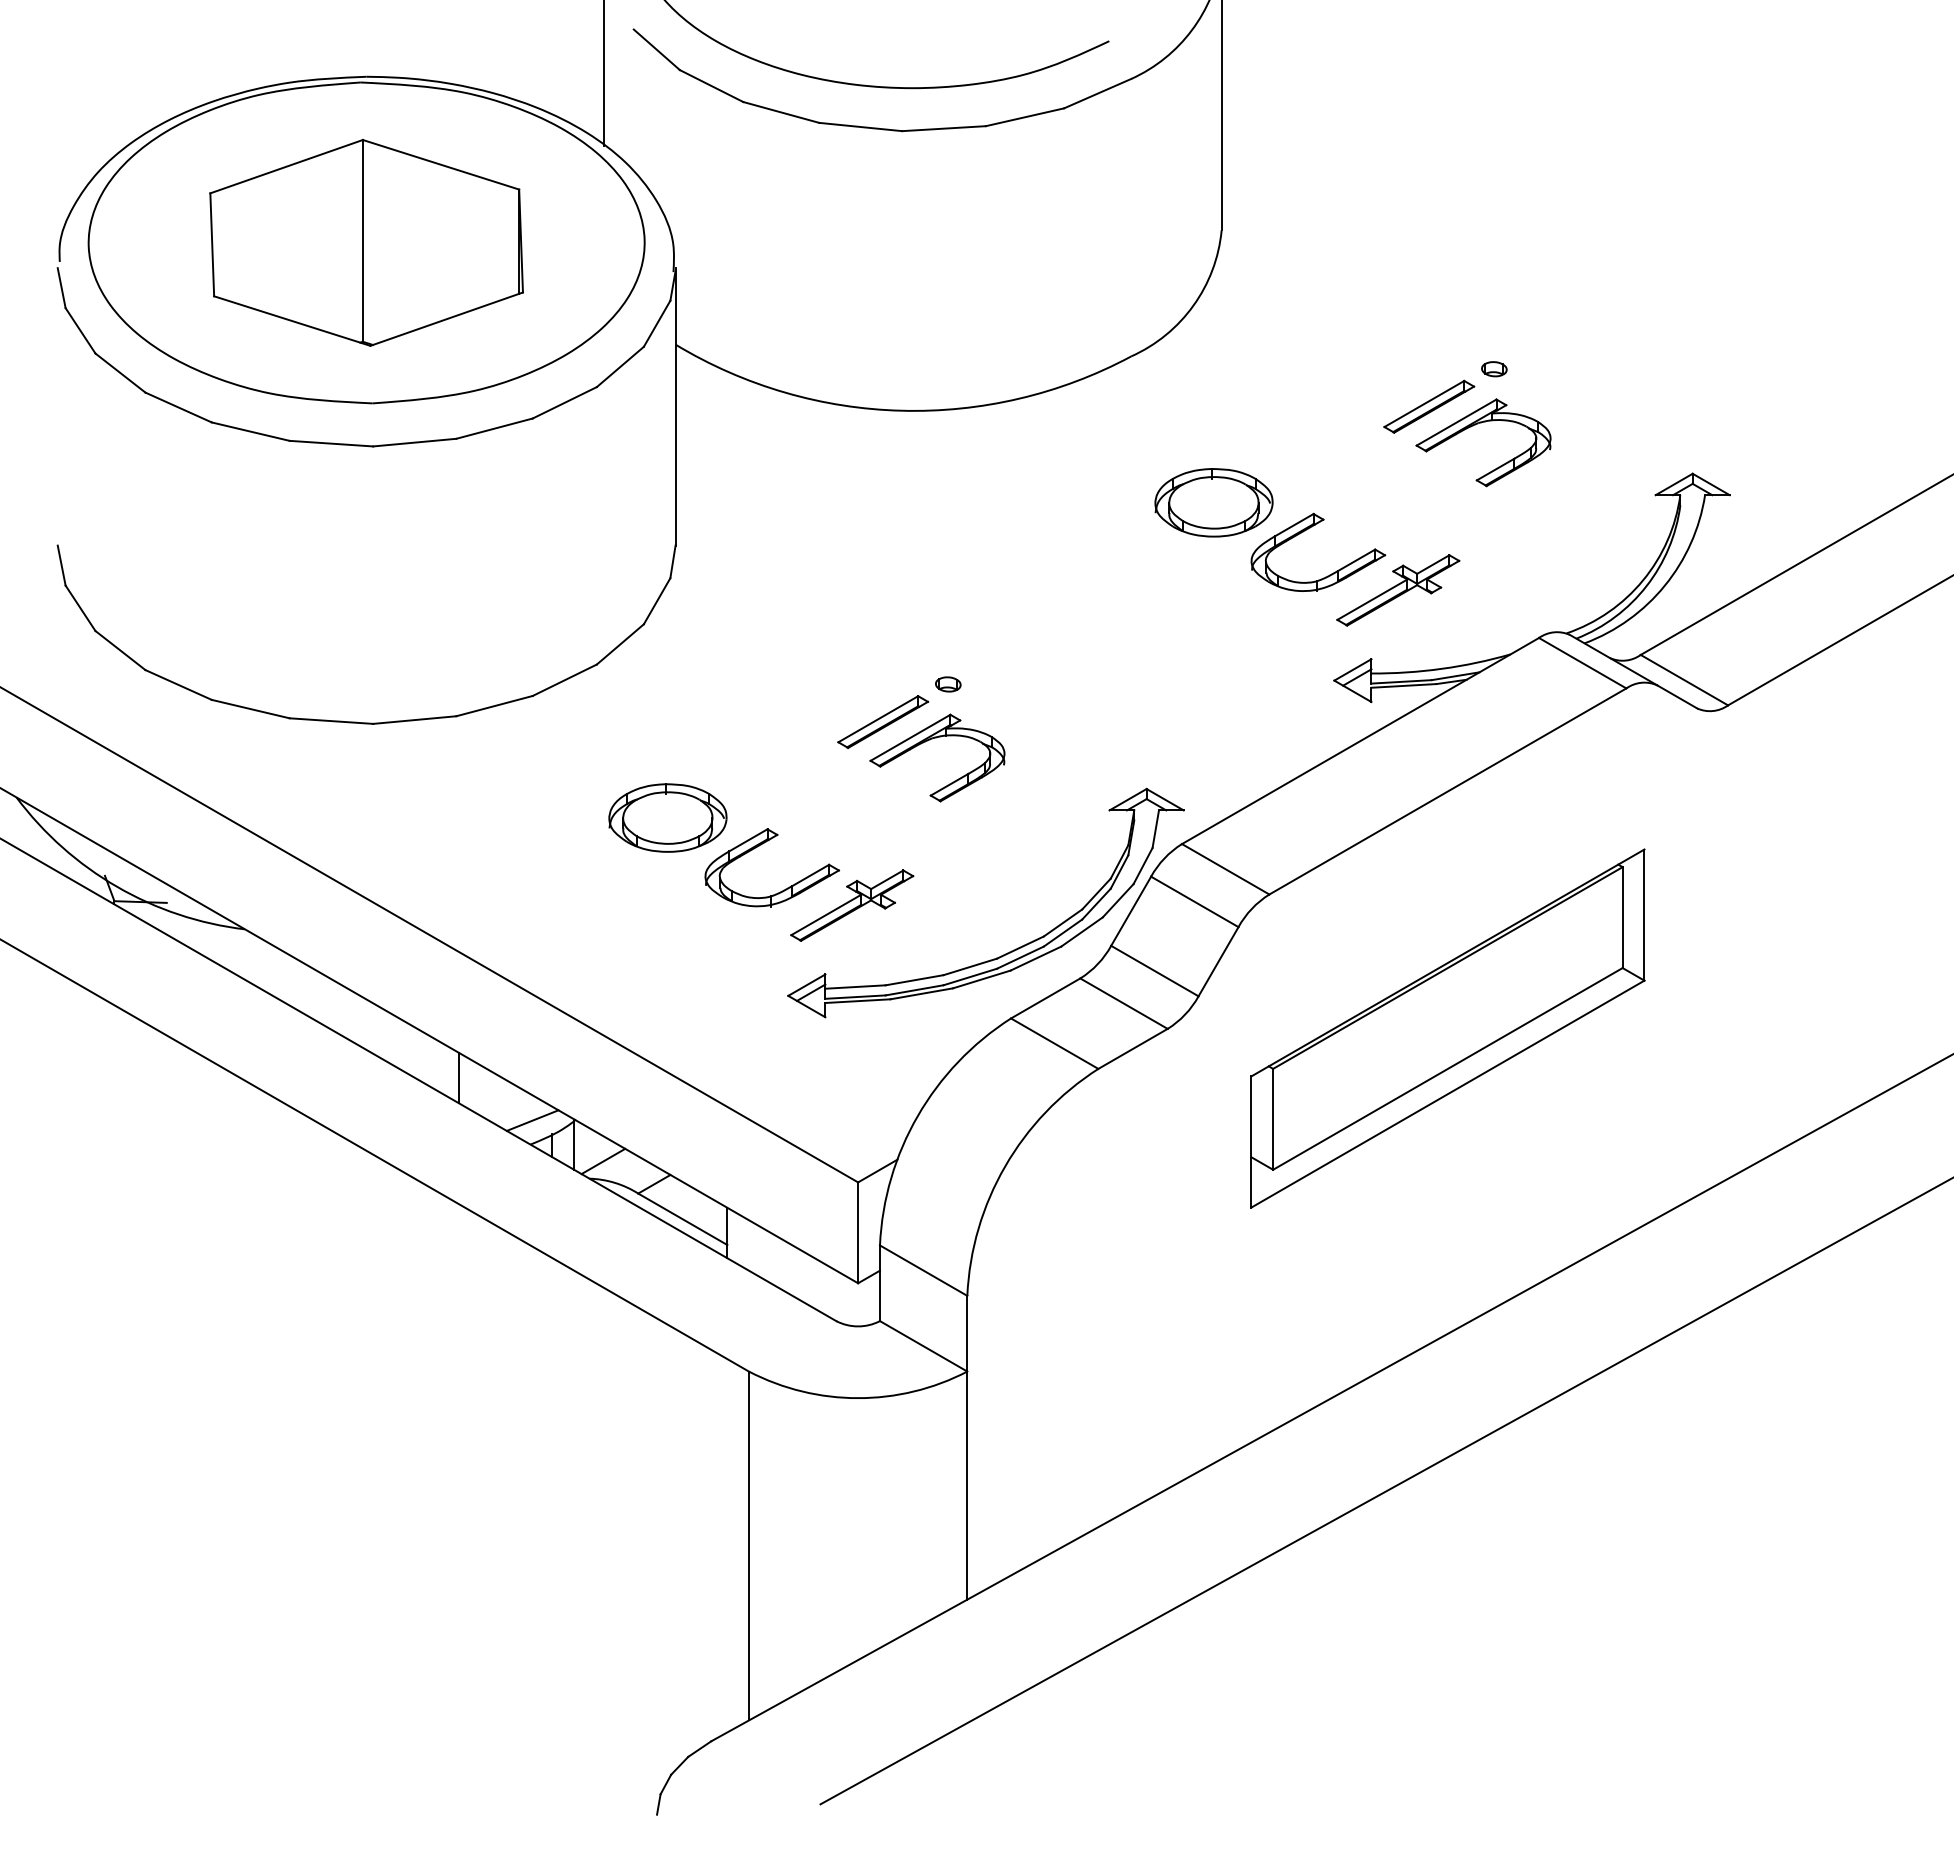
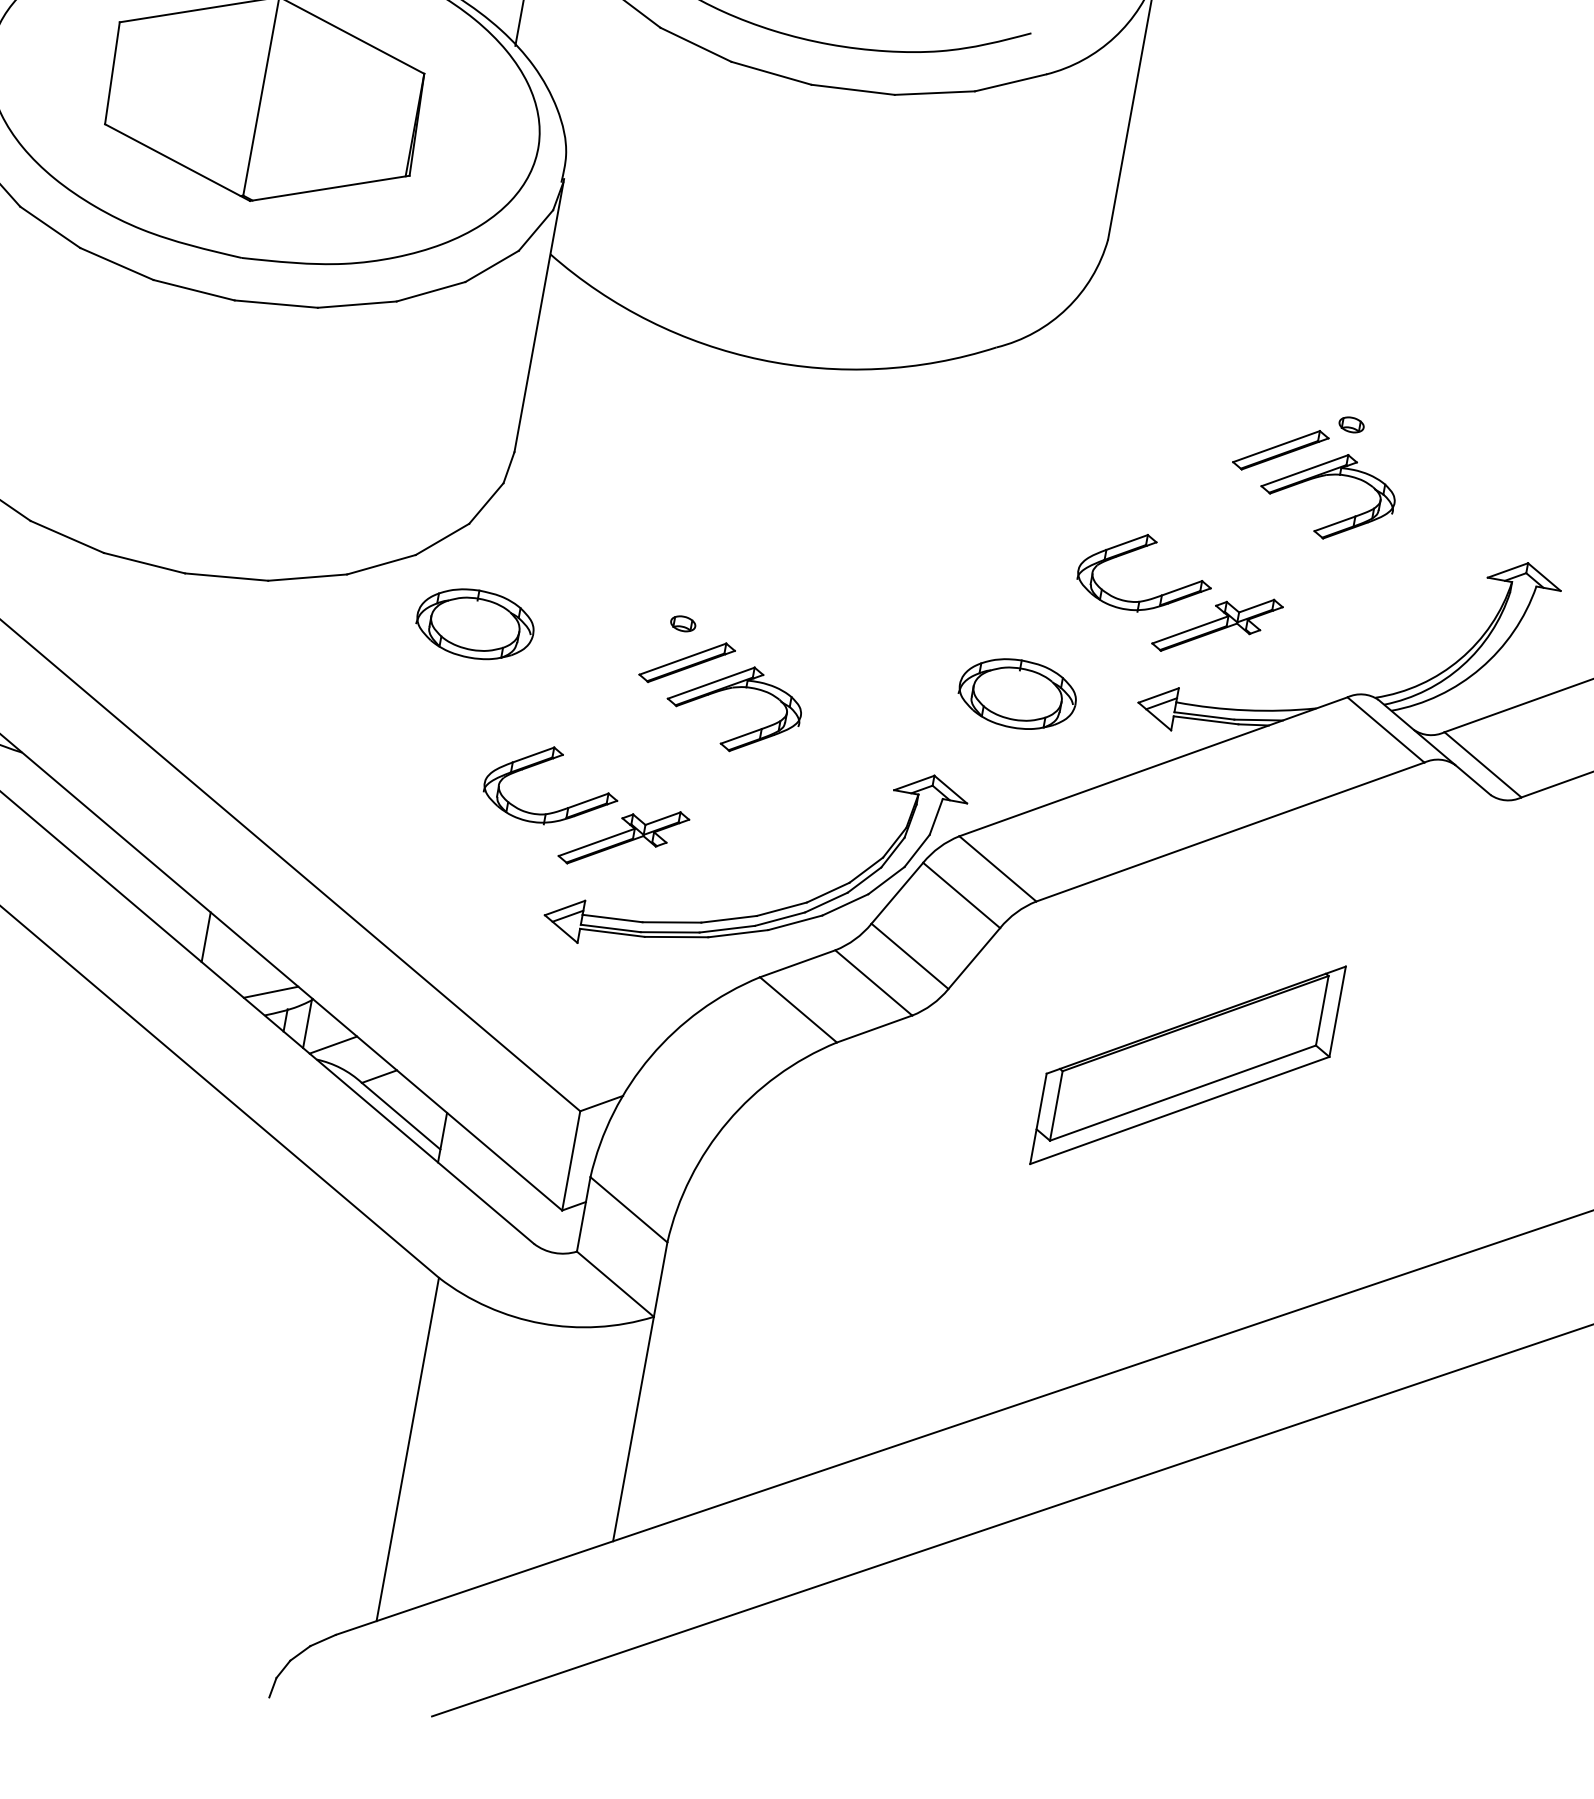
part: (1213, 502) -> (1017, 693), moved
part: (948, 684) -> (683, 623), moved
part: (667, 817) -> (475, 623), moved
part: (1447, 1028) -> (1187, 1065), size x0.7

